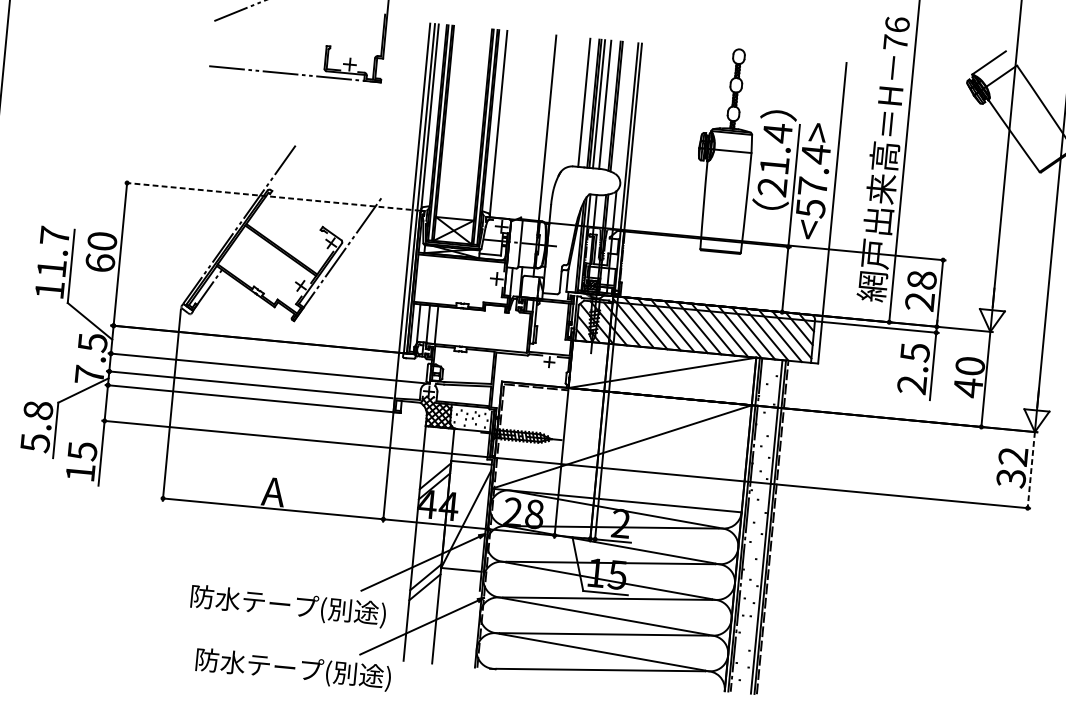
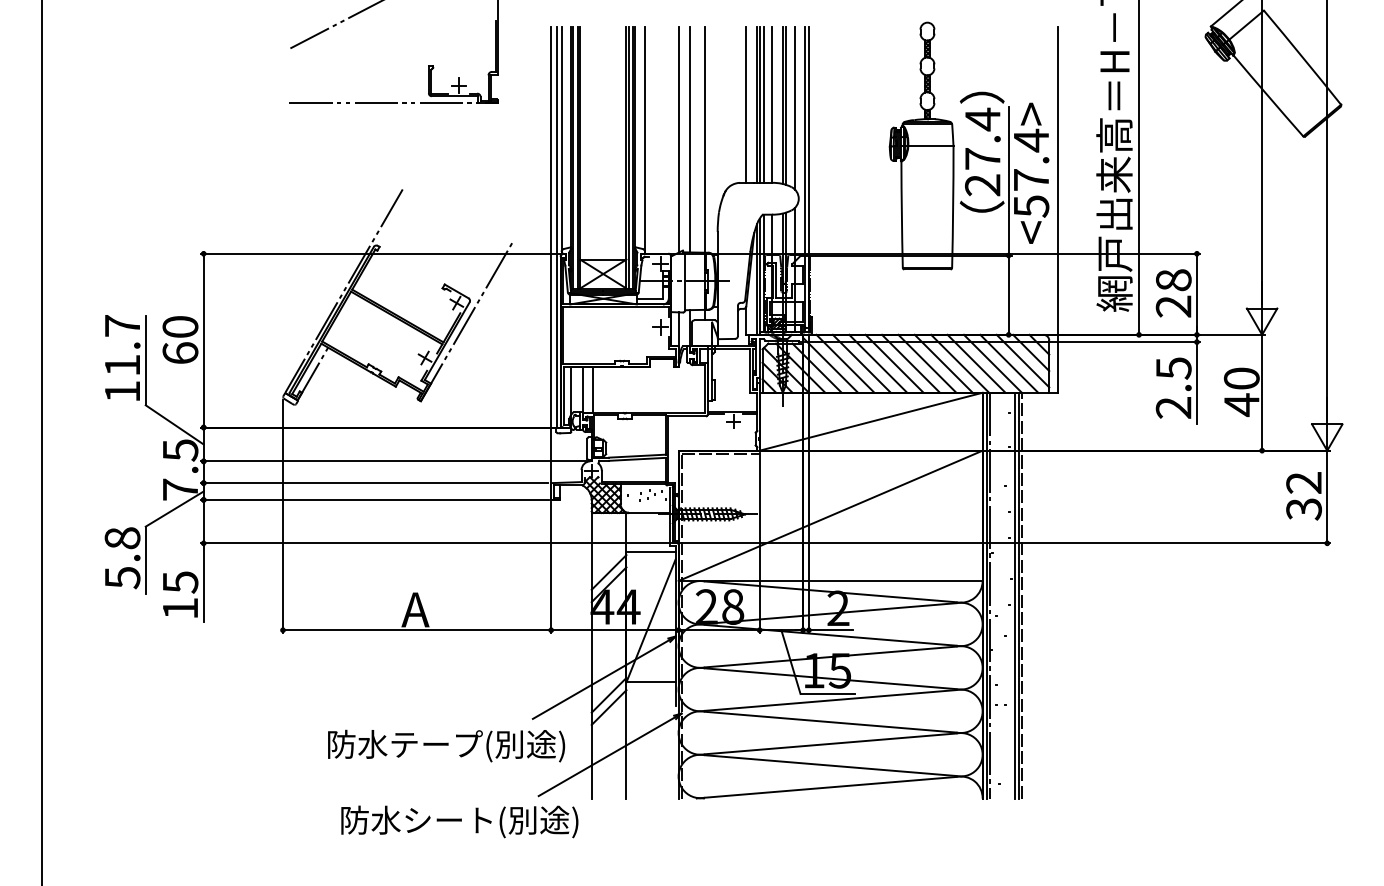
line: (624, 108) -> (795, 107), added
line: (526, 126) -> (678, 139), added
line: (535, 126) -> (690, 139), added
text: (774, 165) -> (982, 158), 21.4 -> 27.4
line: (272, 196) -> (380, 253), dashed -> solid
line: (1031, 470) -> (1327, 497), dashed -> solid
text: (285, 666) -> (450, 819), 防水テープ(別途) -> 防水シート(別途)

